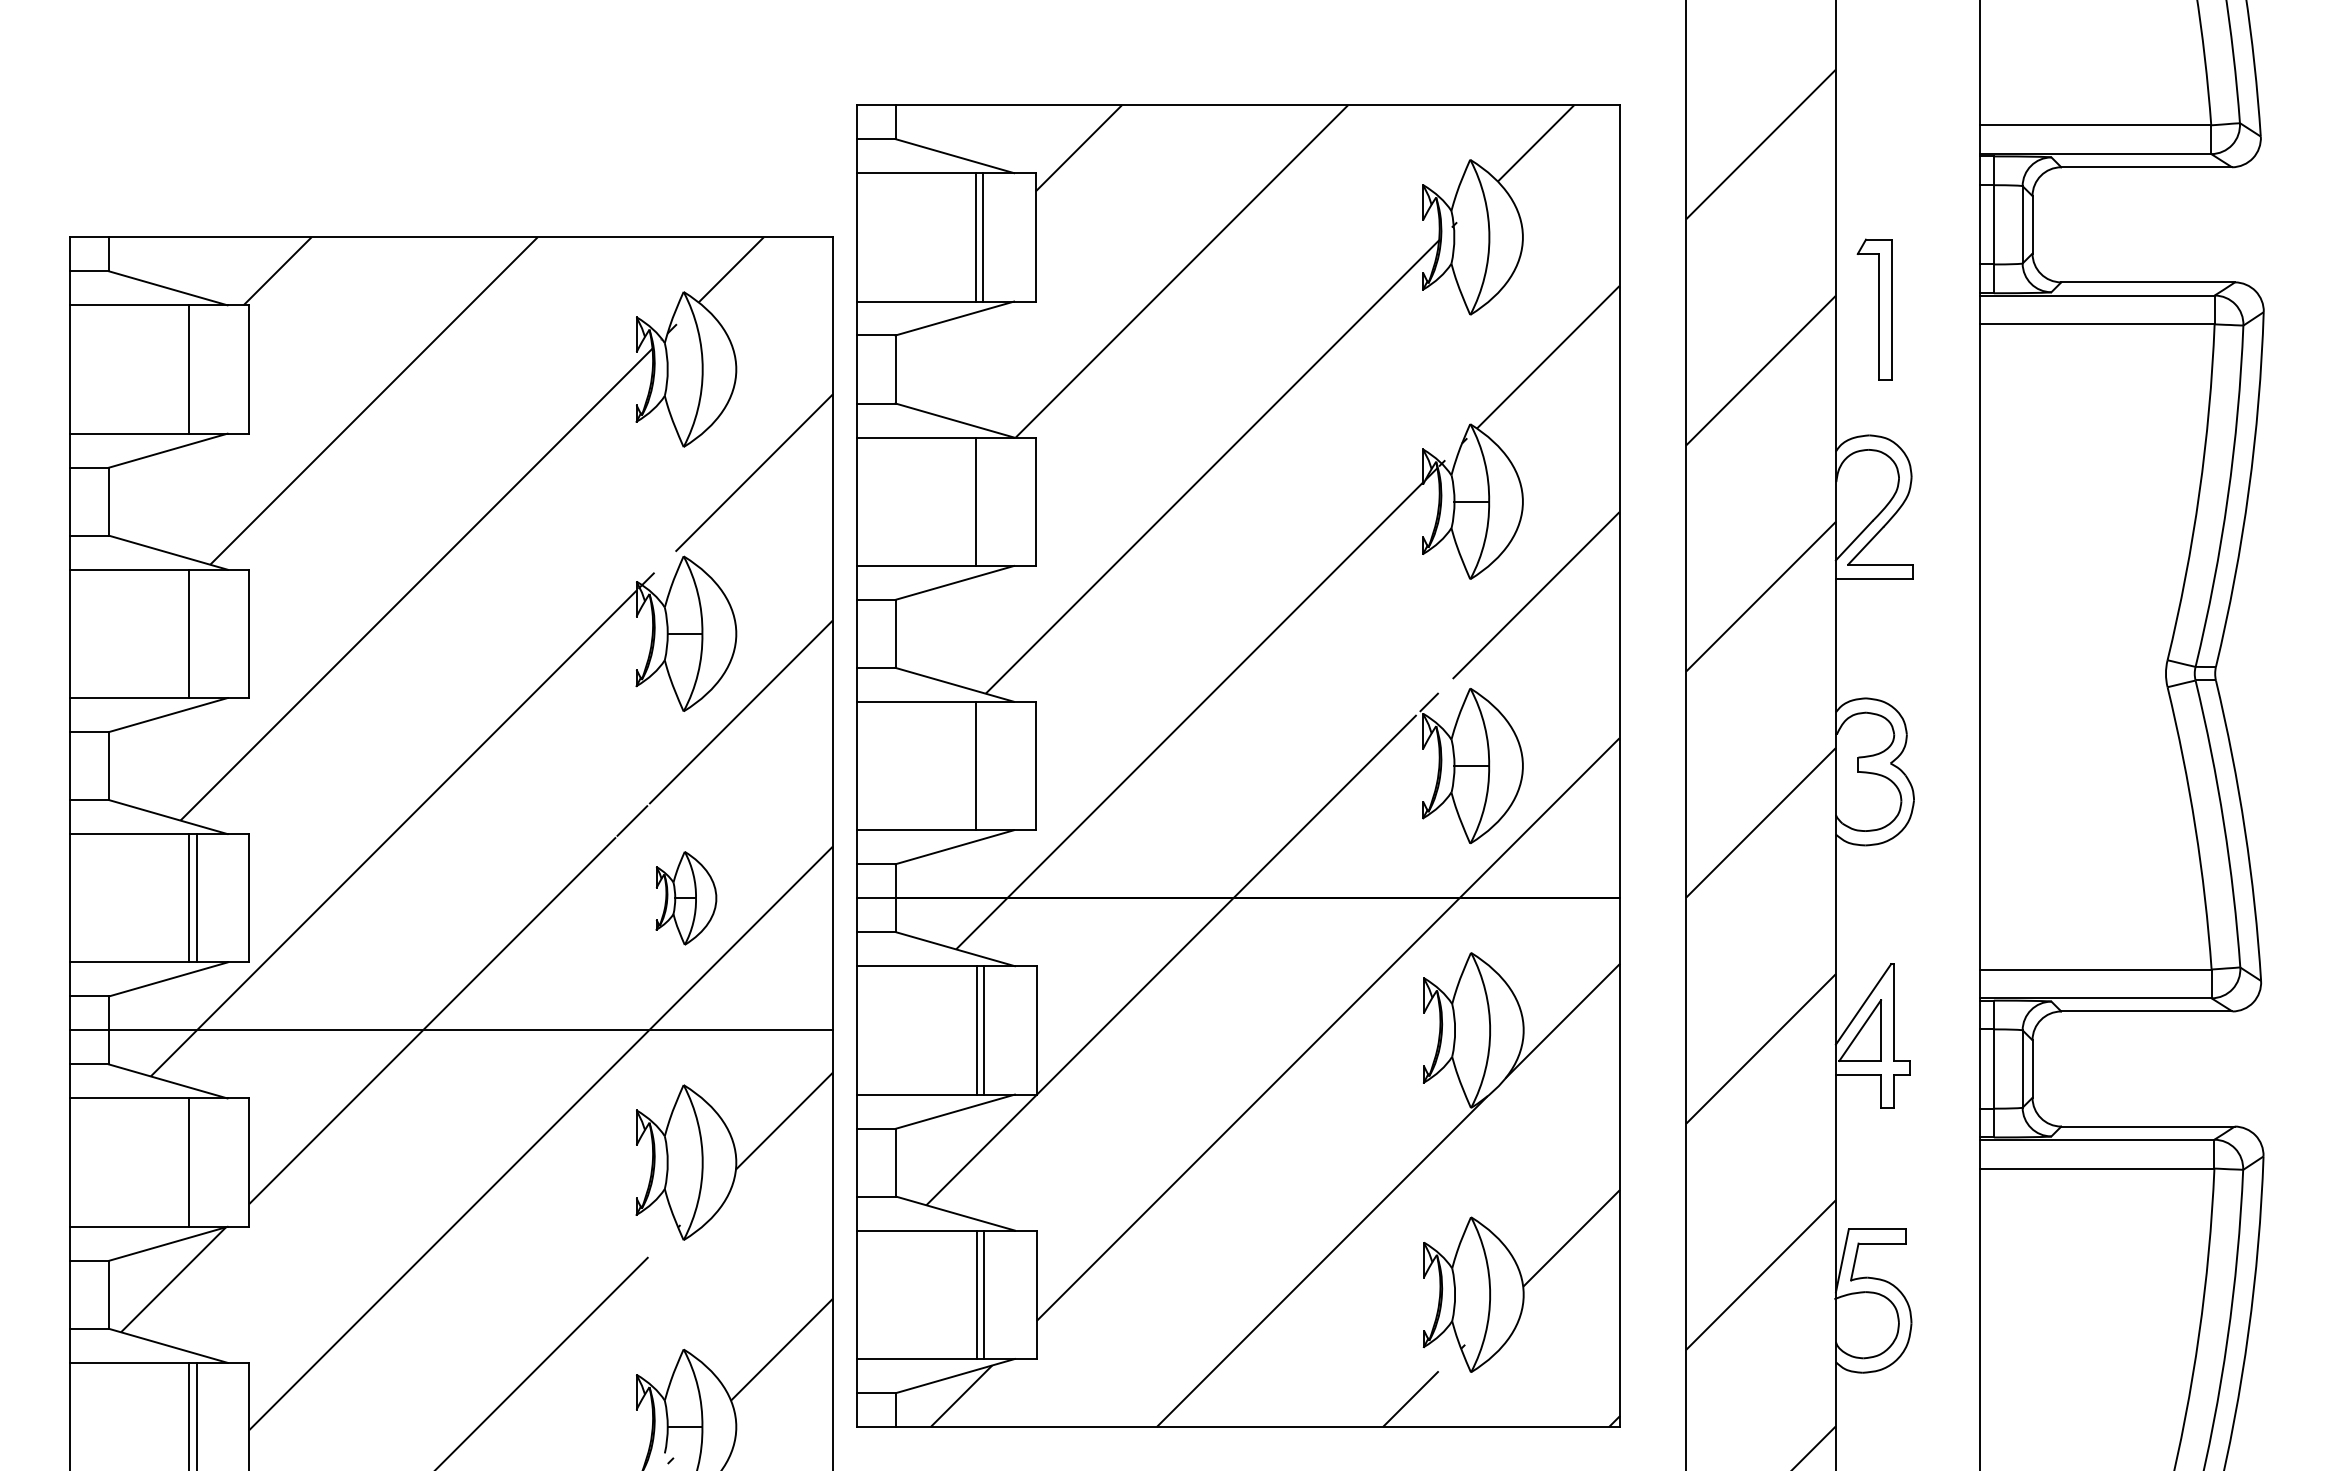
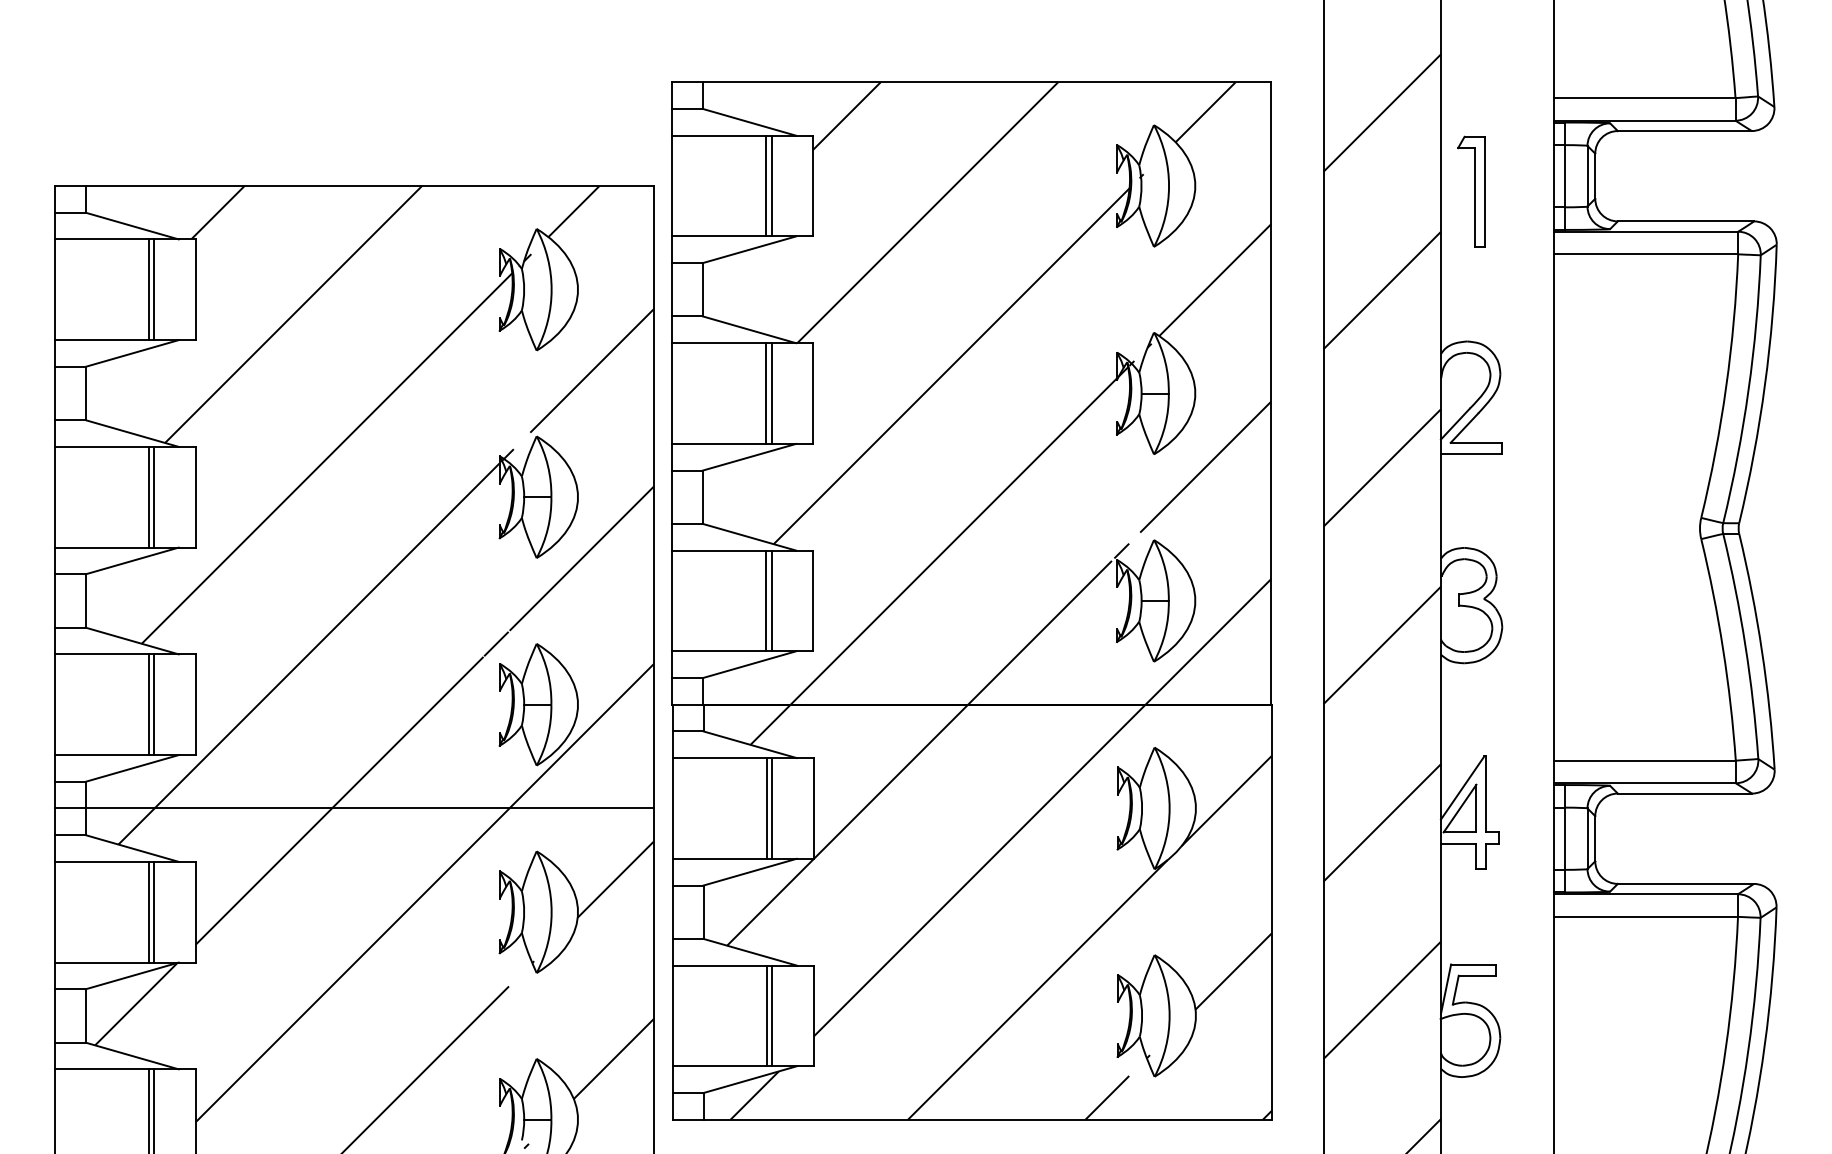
part: (1874, 308) -> (1471, 190), moved
line: (196, 369) -> (154, 289), added
line: (983, 501) -> (771, 393), added
line: (196, 633) -> (154, 496), added
line: (983, 765) -> (771, 600), added
part: (686, 898) -> (538, 704), size x1.67
line: (196, 1162) -> (154, 912), added

